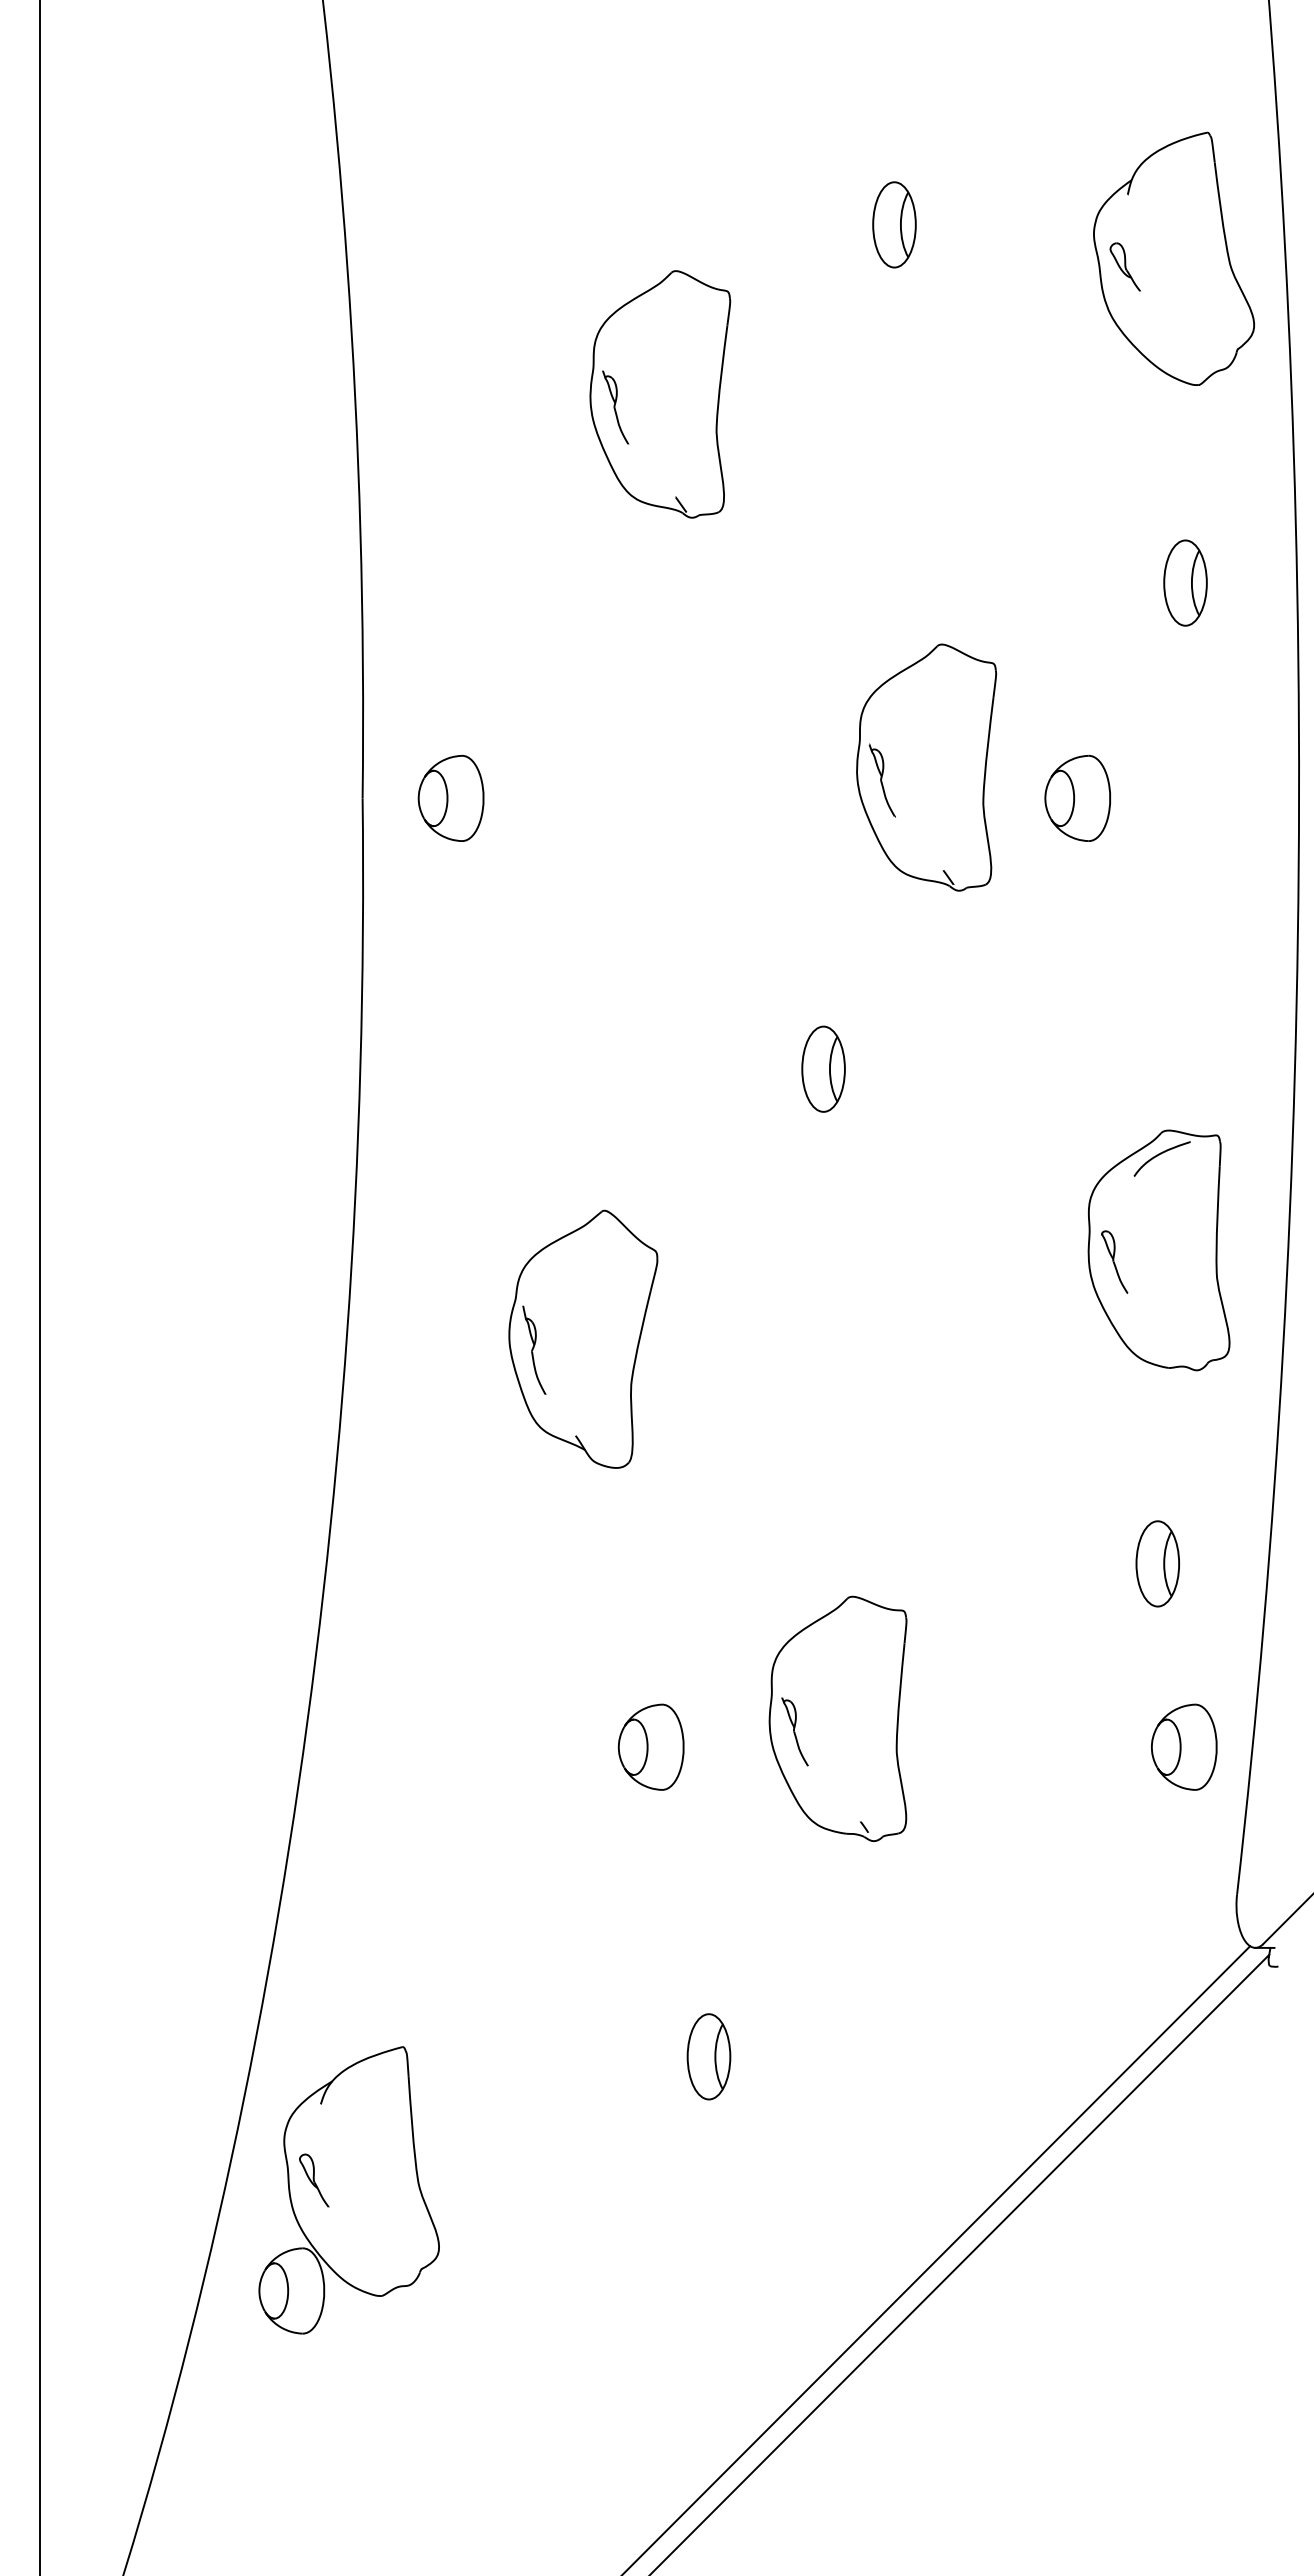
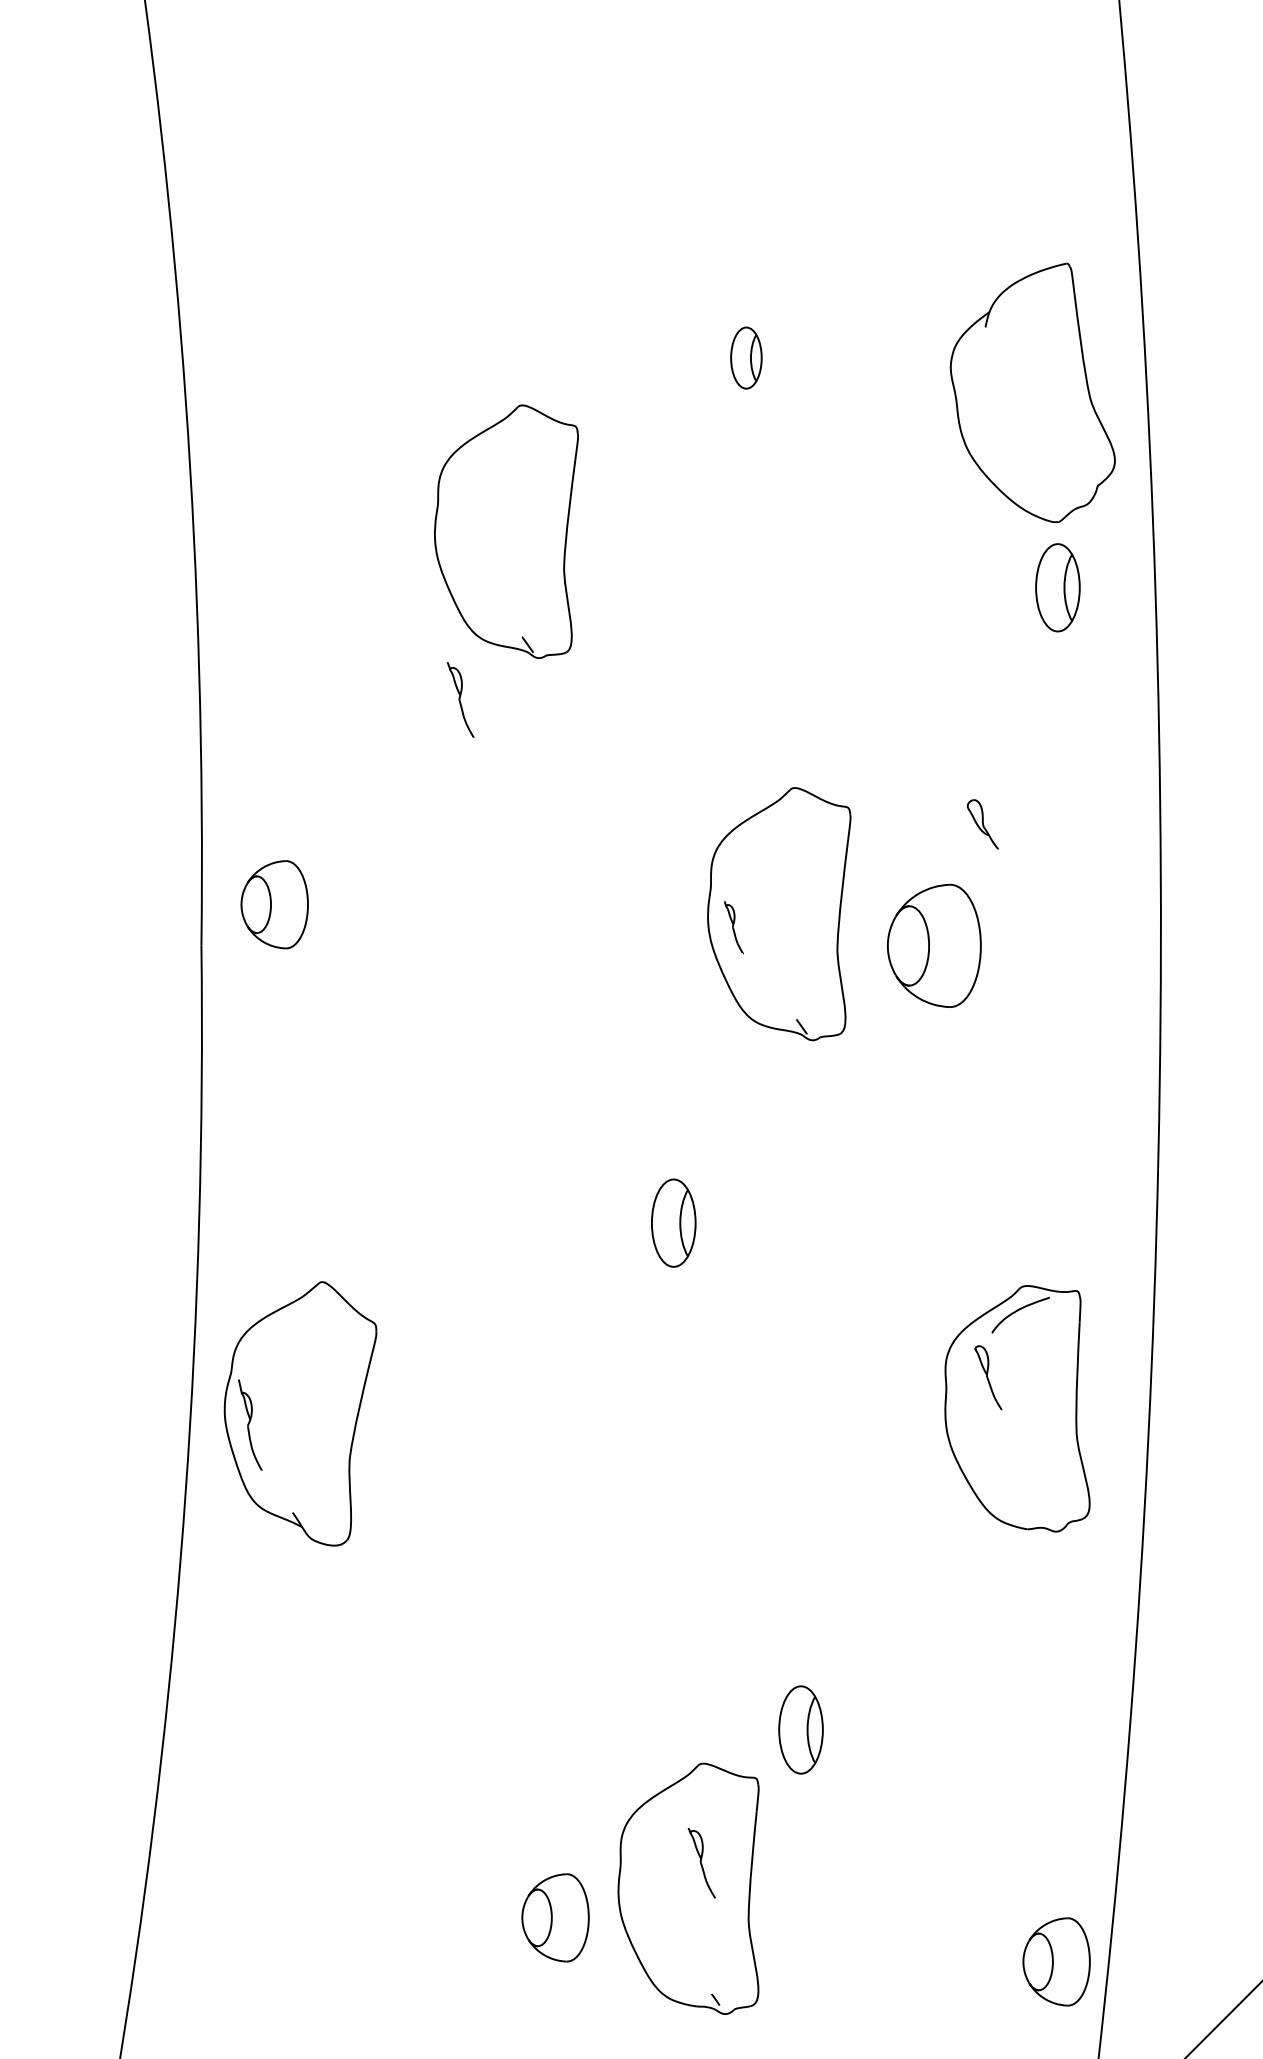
part: (894, 224) -> (746, 357), size x0.7
part: (1124, 266) -> (982, 823), moved
part: (615, 407) -> (460, 699), moved
part: (1185, 582) -> (1057, 587), moved
part: (881, 780) -> (733, 927), size x0.7
part: (450, 797) -> (274, 903), moved
part: (1077, 797) -> (933, 944), size x1.4
part: (1114, 1261) -> (988, 1377), moved
part: (583, 1338) -> (300, 1412), moved
part: (1157, 1563) -> (800, 1729), moved
part: (794, 1731) -> (701, 1862), moved
part: (650, 1746) -> (554, 1917), moved
part: (1184, 1746) -> (1056, 1961), moved

